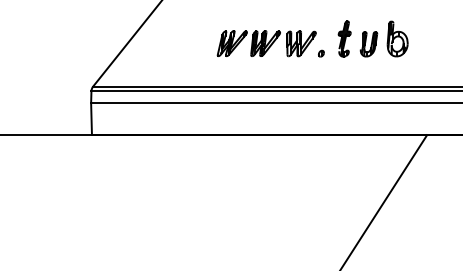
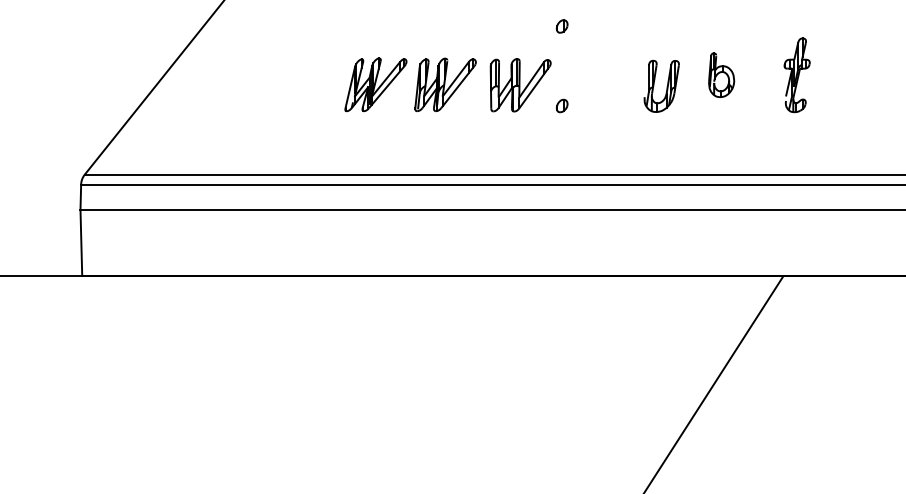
part: (321, 15) -> (562, 26), added
part: (344, 38) -> (796, 74), moved
part: (397, 38) -> (721, 74), size x0.6

